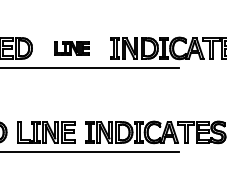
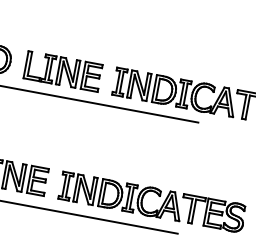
part: (71, 48) -> (62, 71), size x1.67

